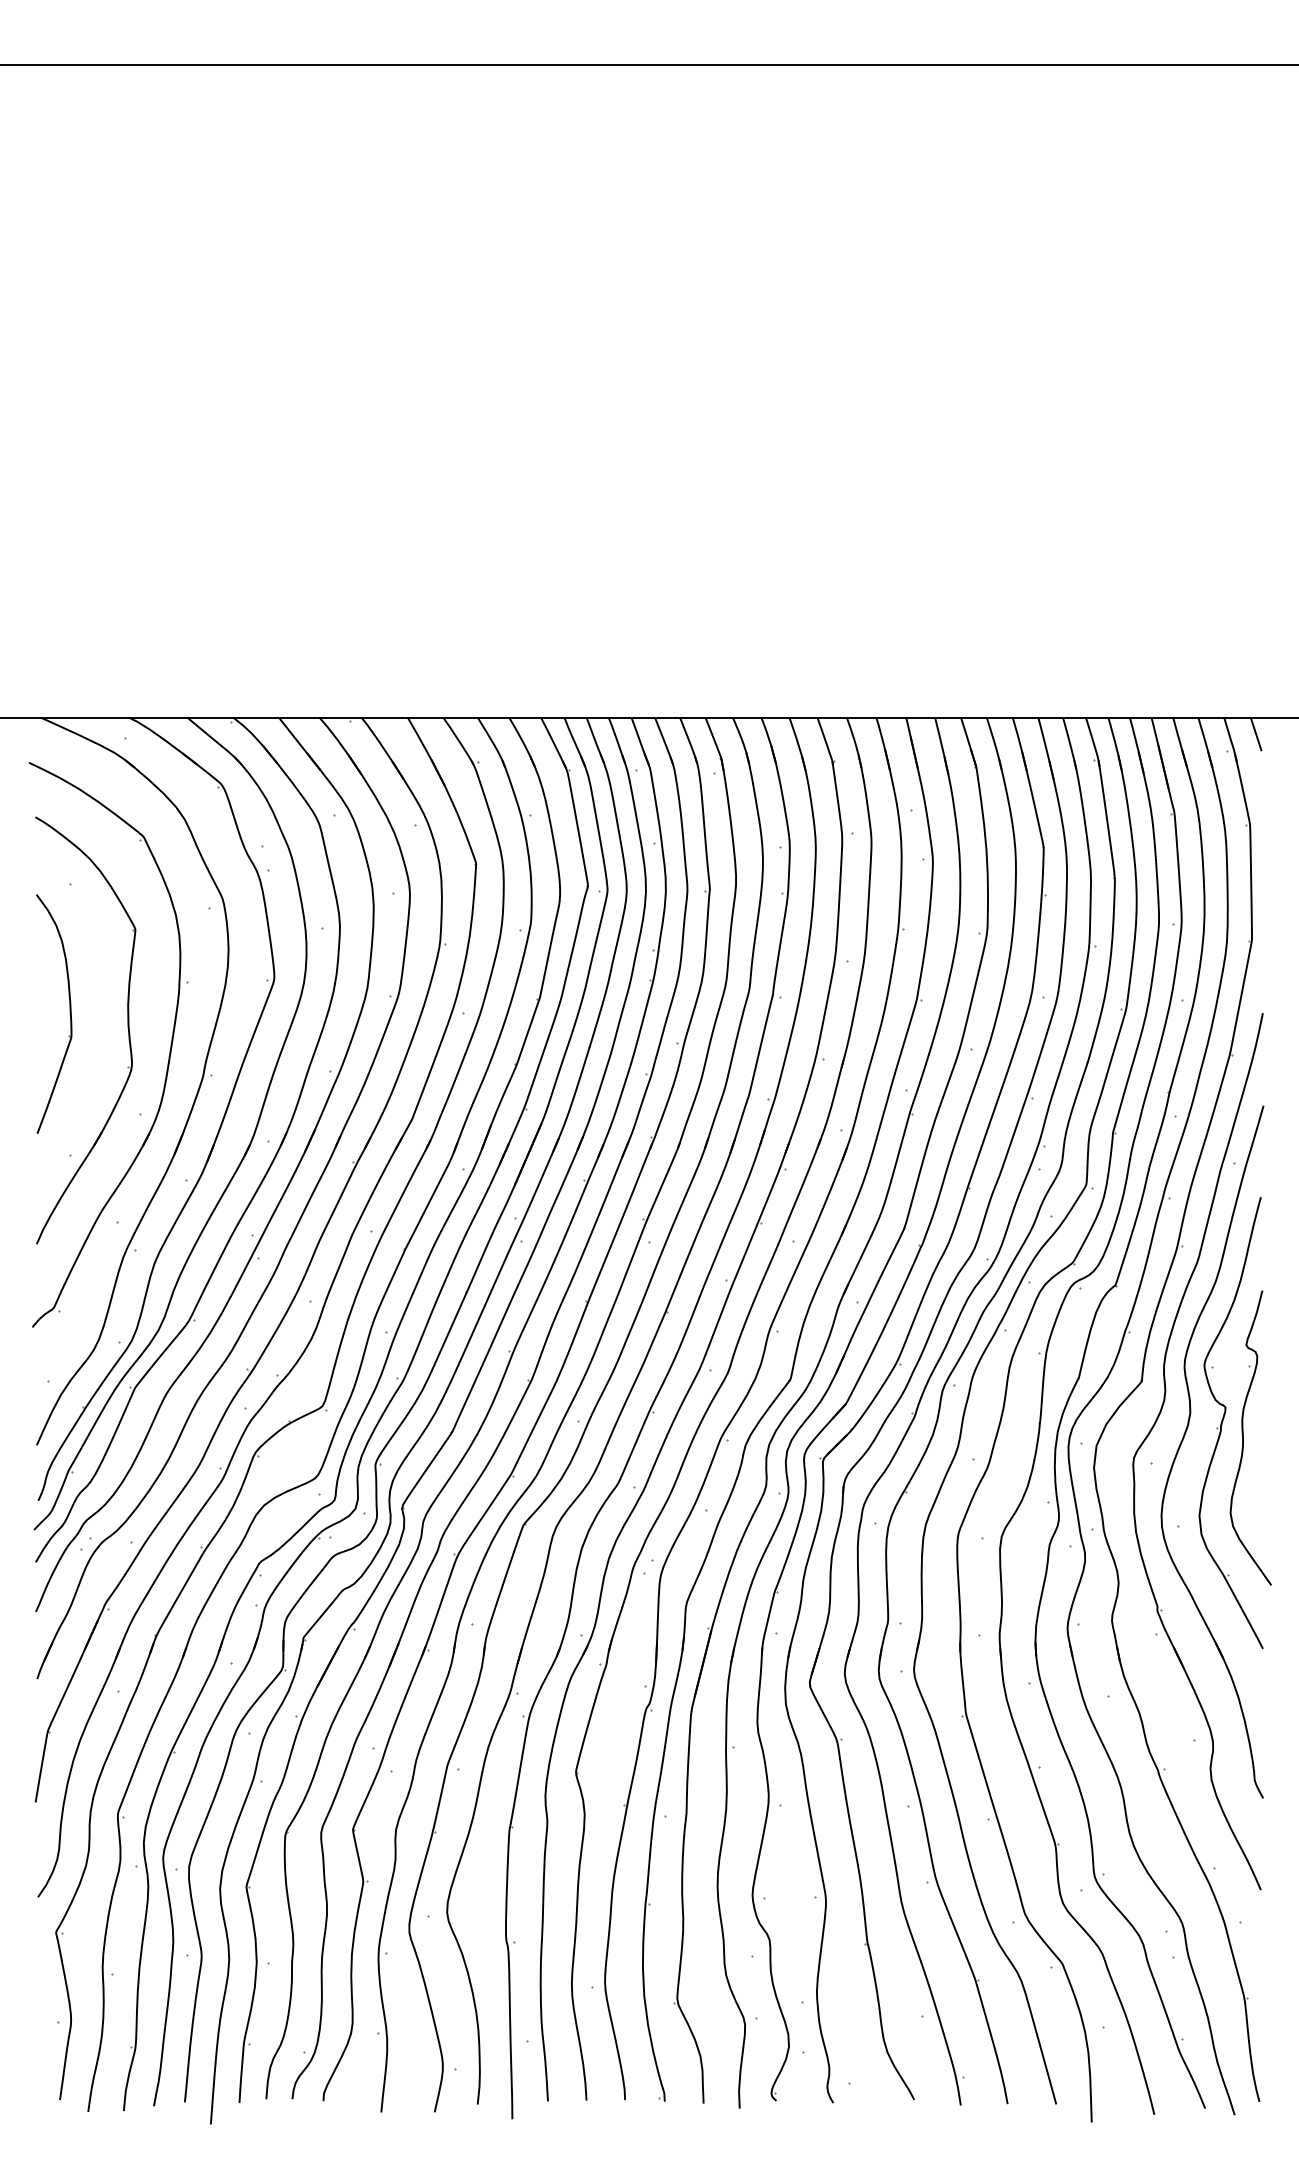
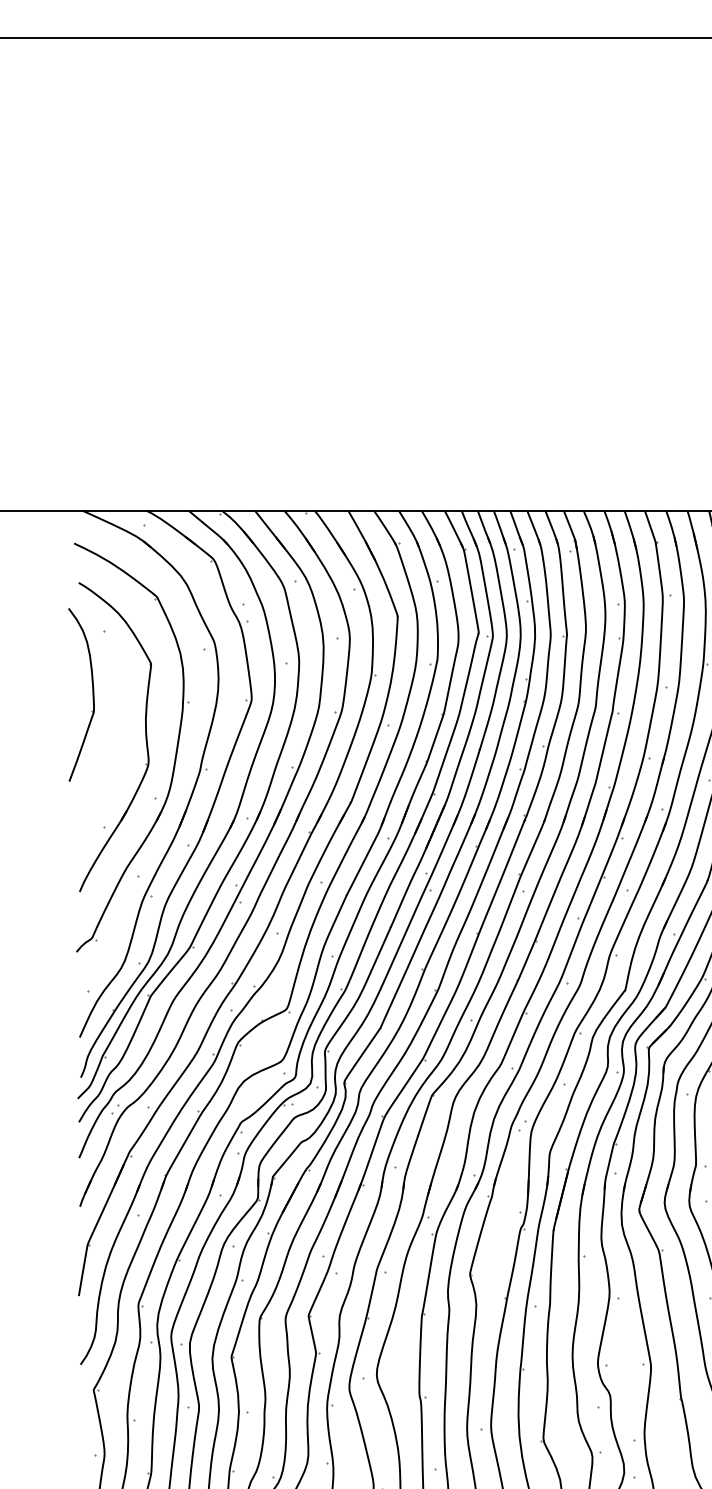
part: (69, 1013) -> (92, 694), moved

